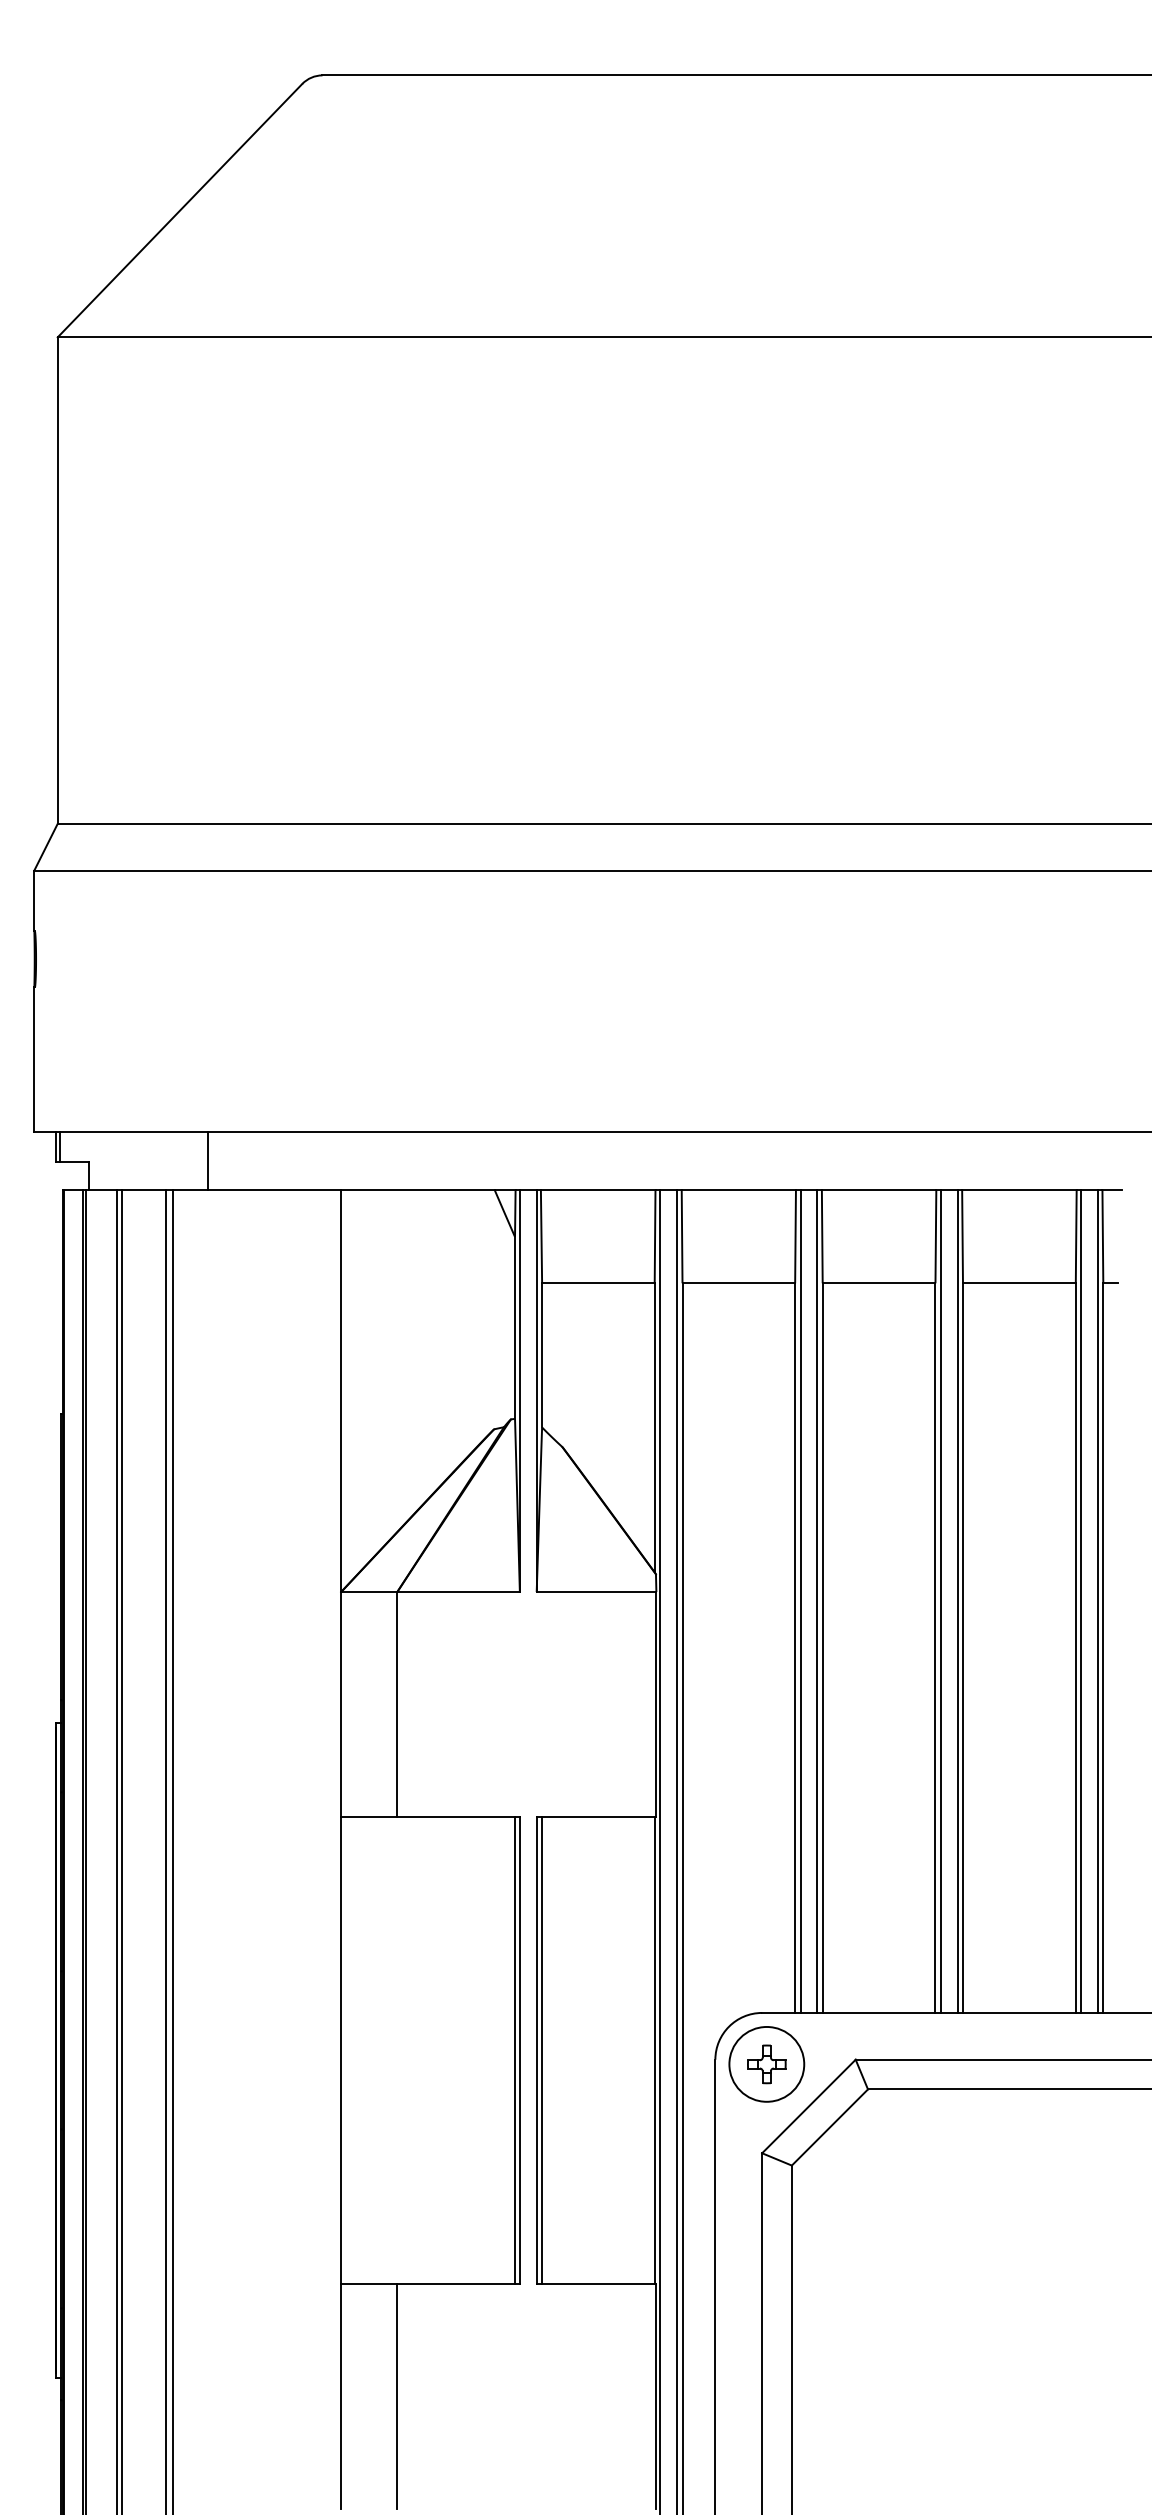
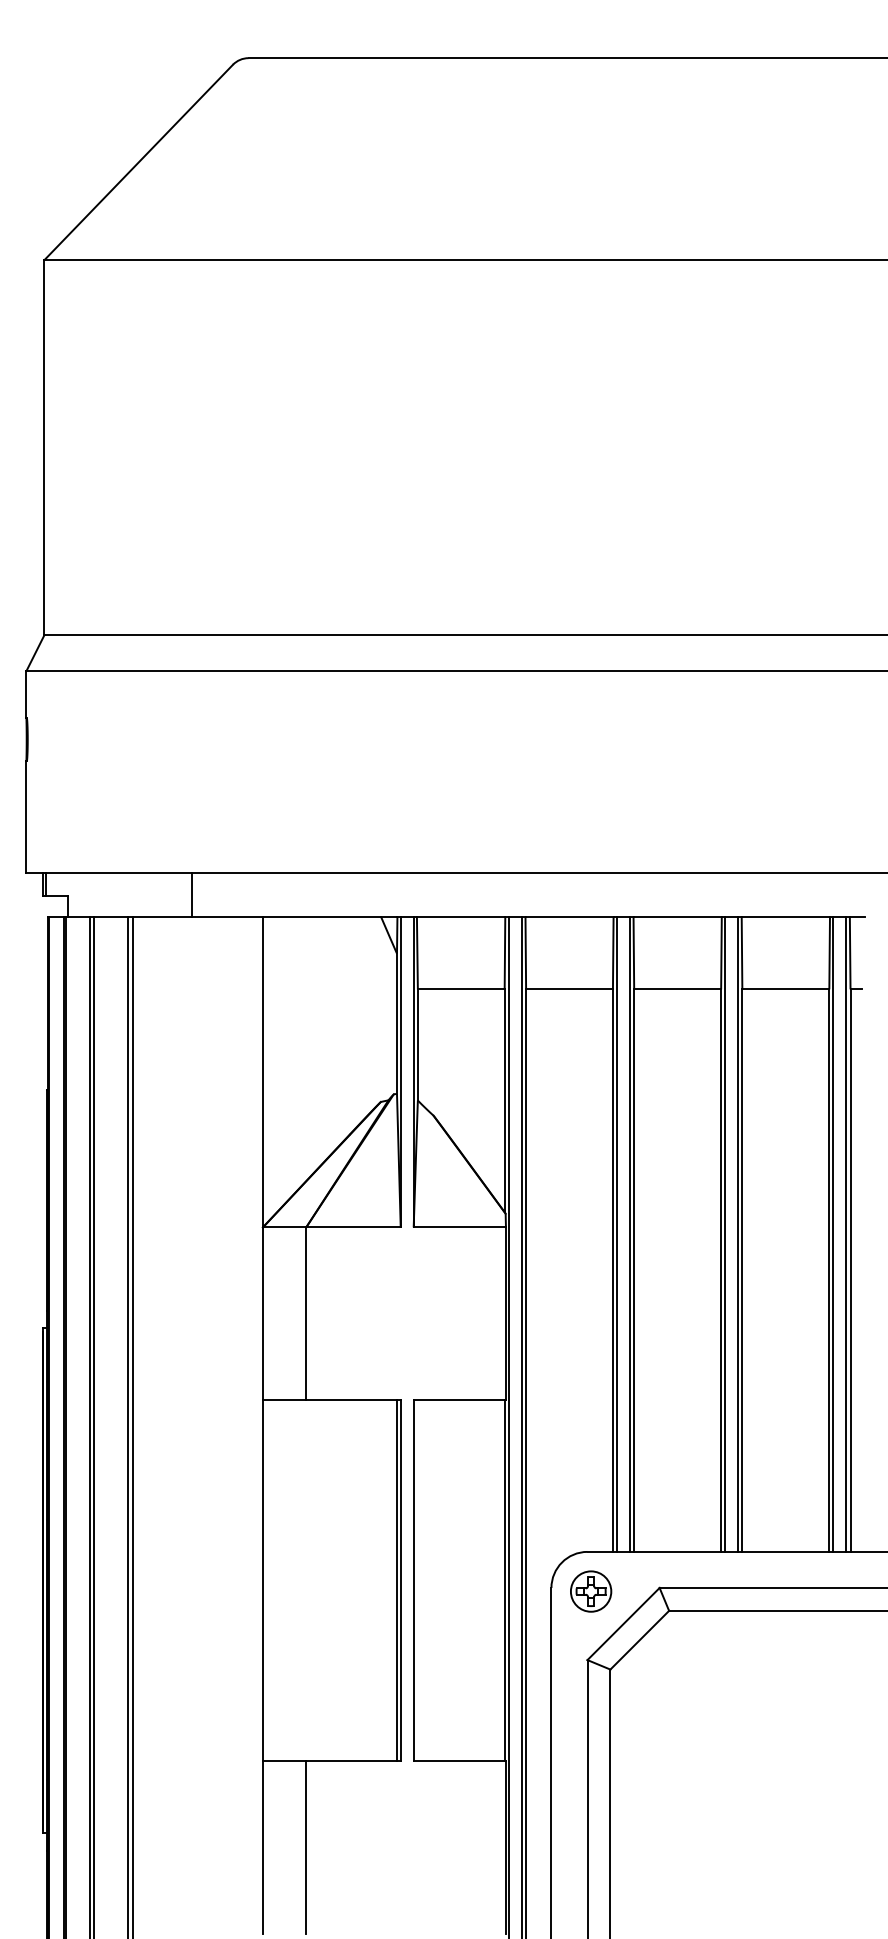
line: (206, 1161) -> (191, 895), moved
line: (541, 2050) -> (417, 1580), removed
circle: (766, 2064) -> (590, 1591), size x0.7

